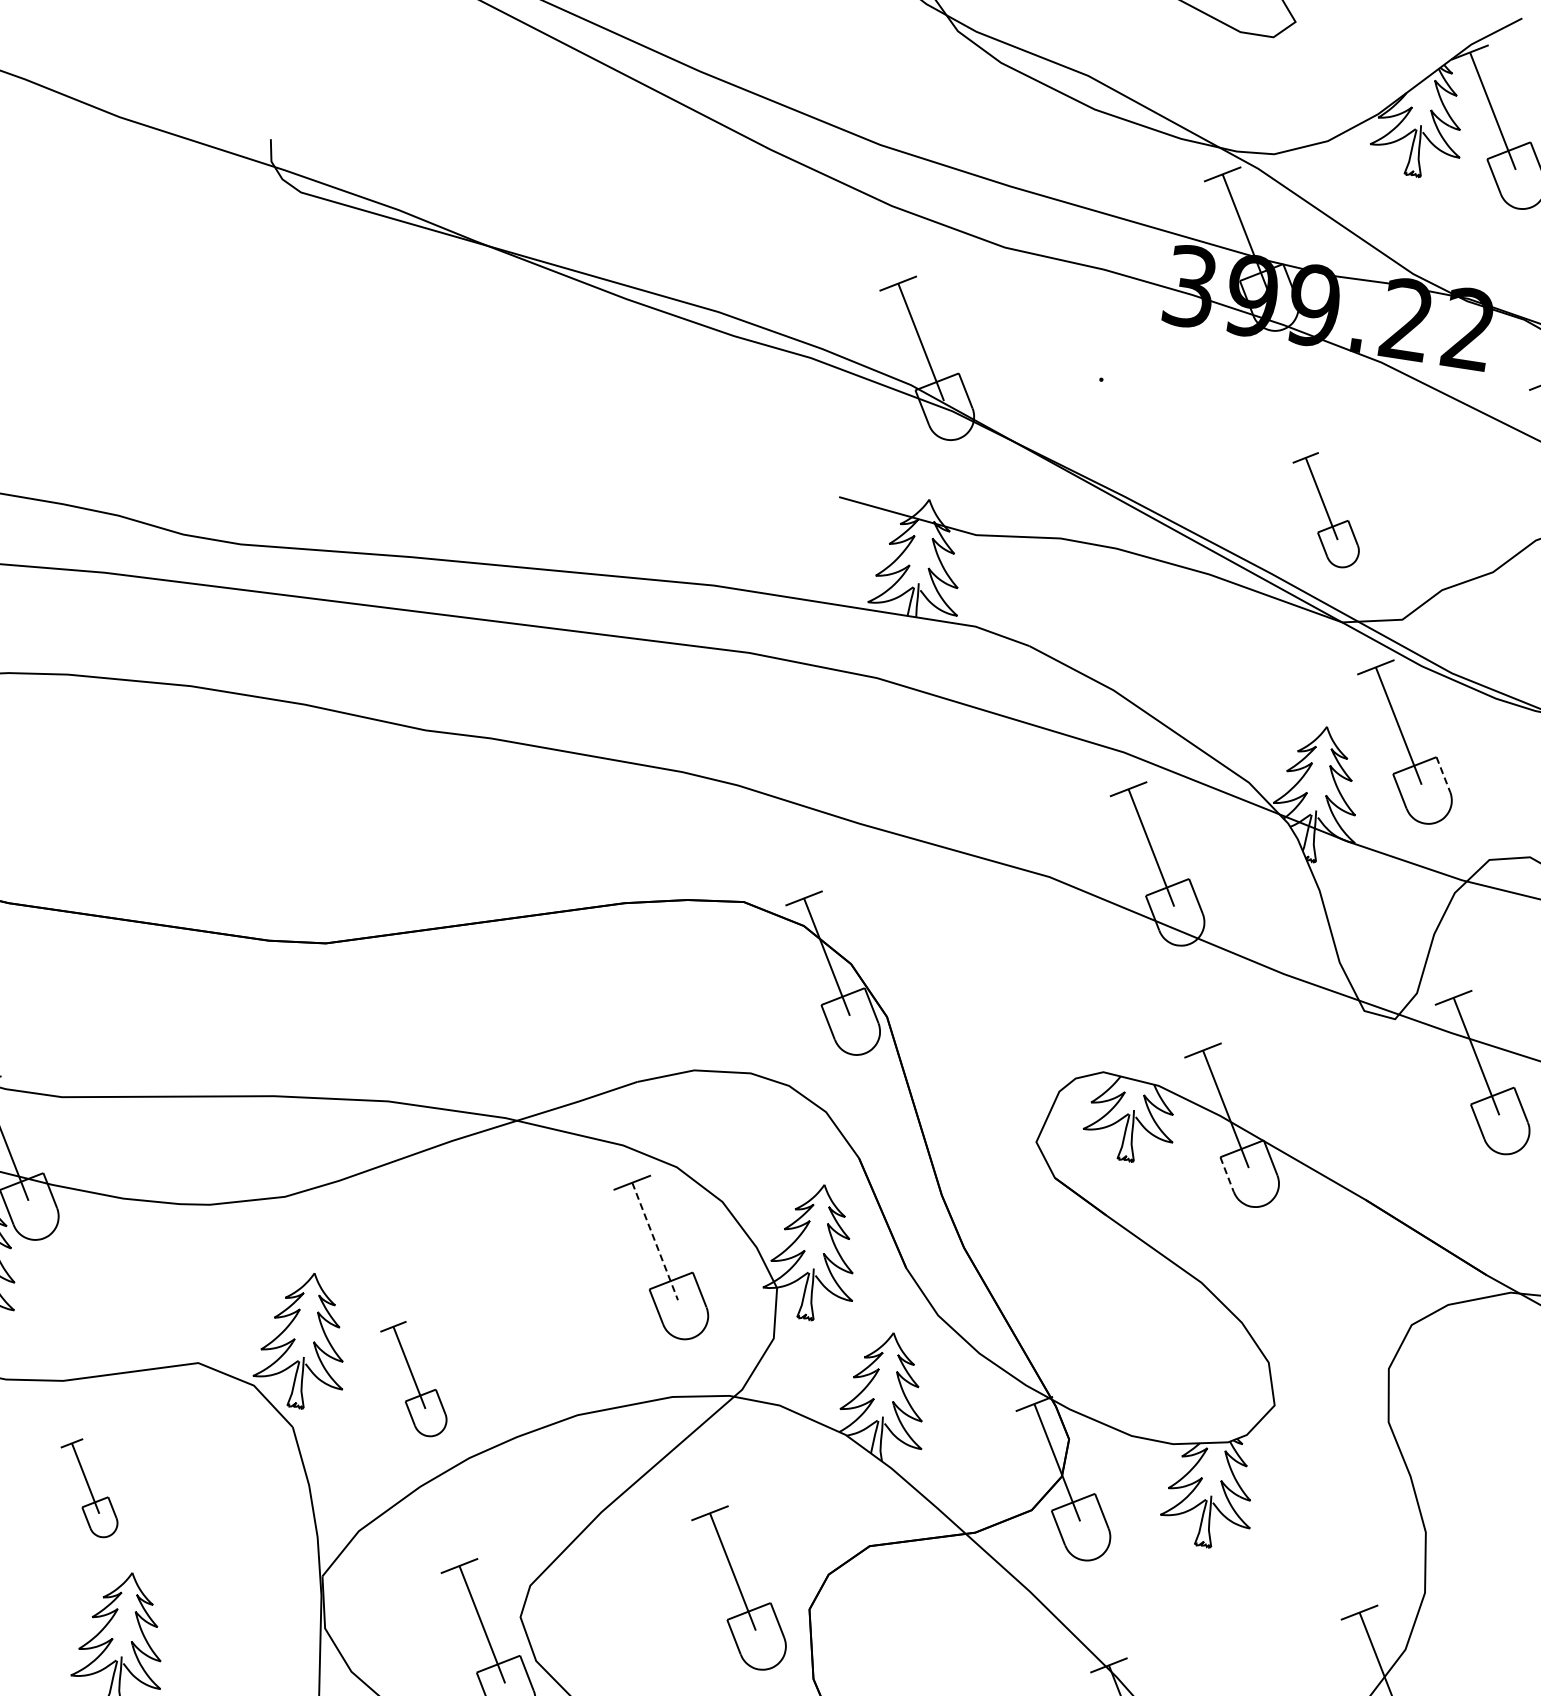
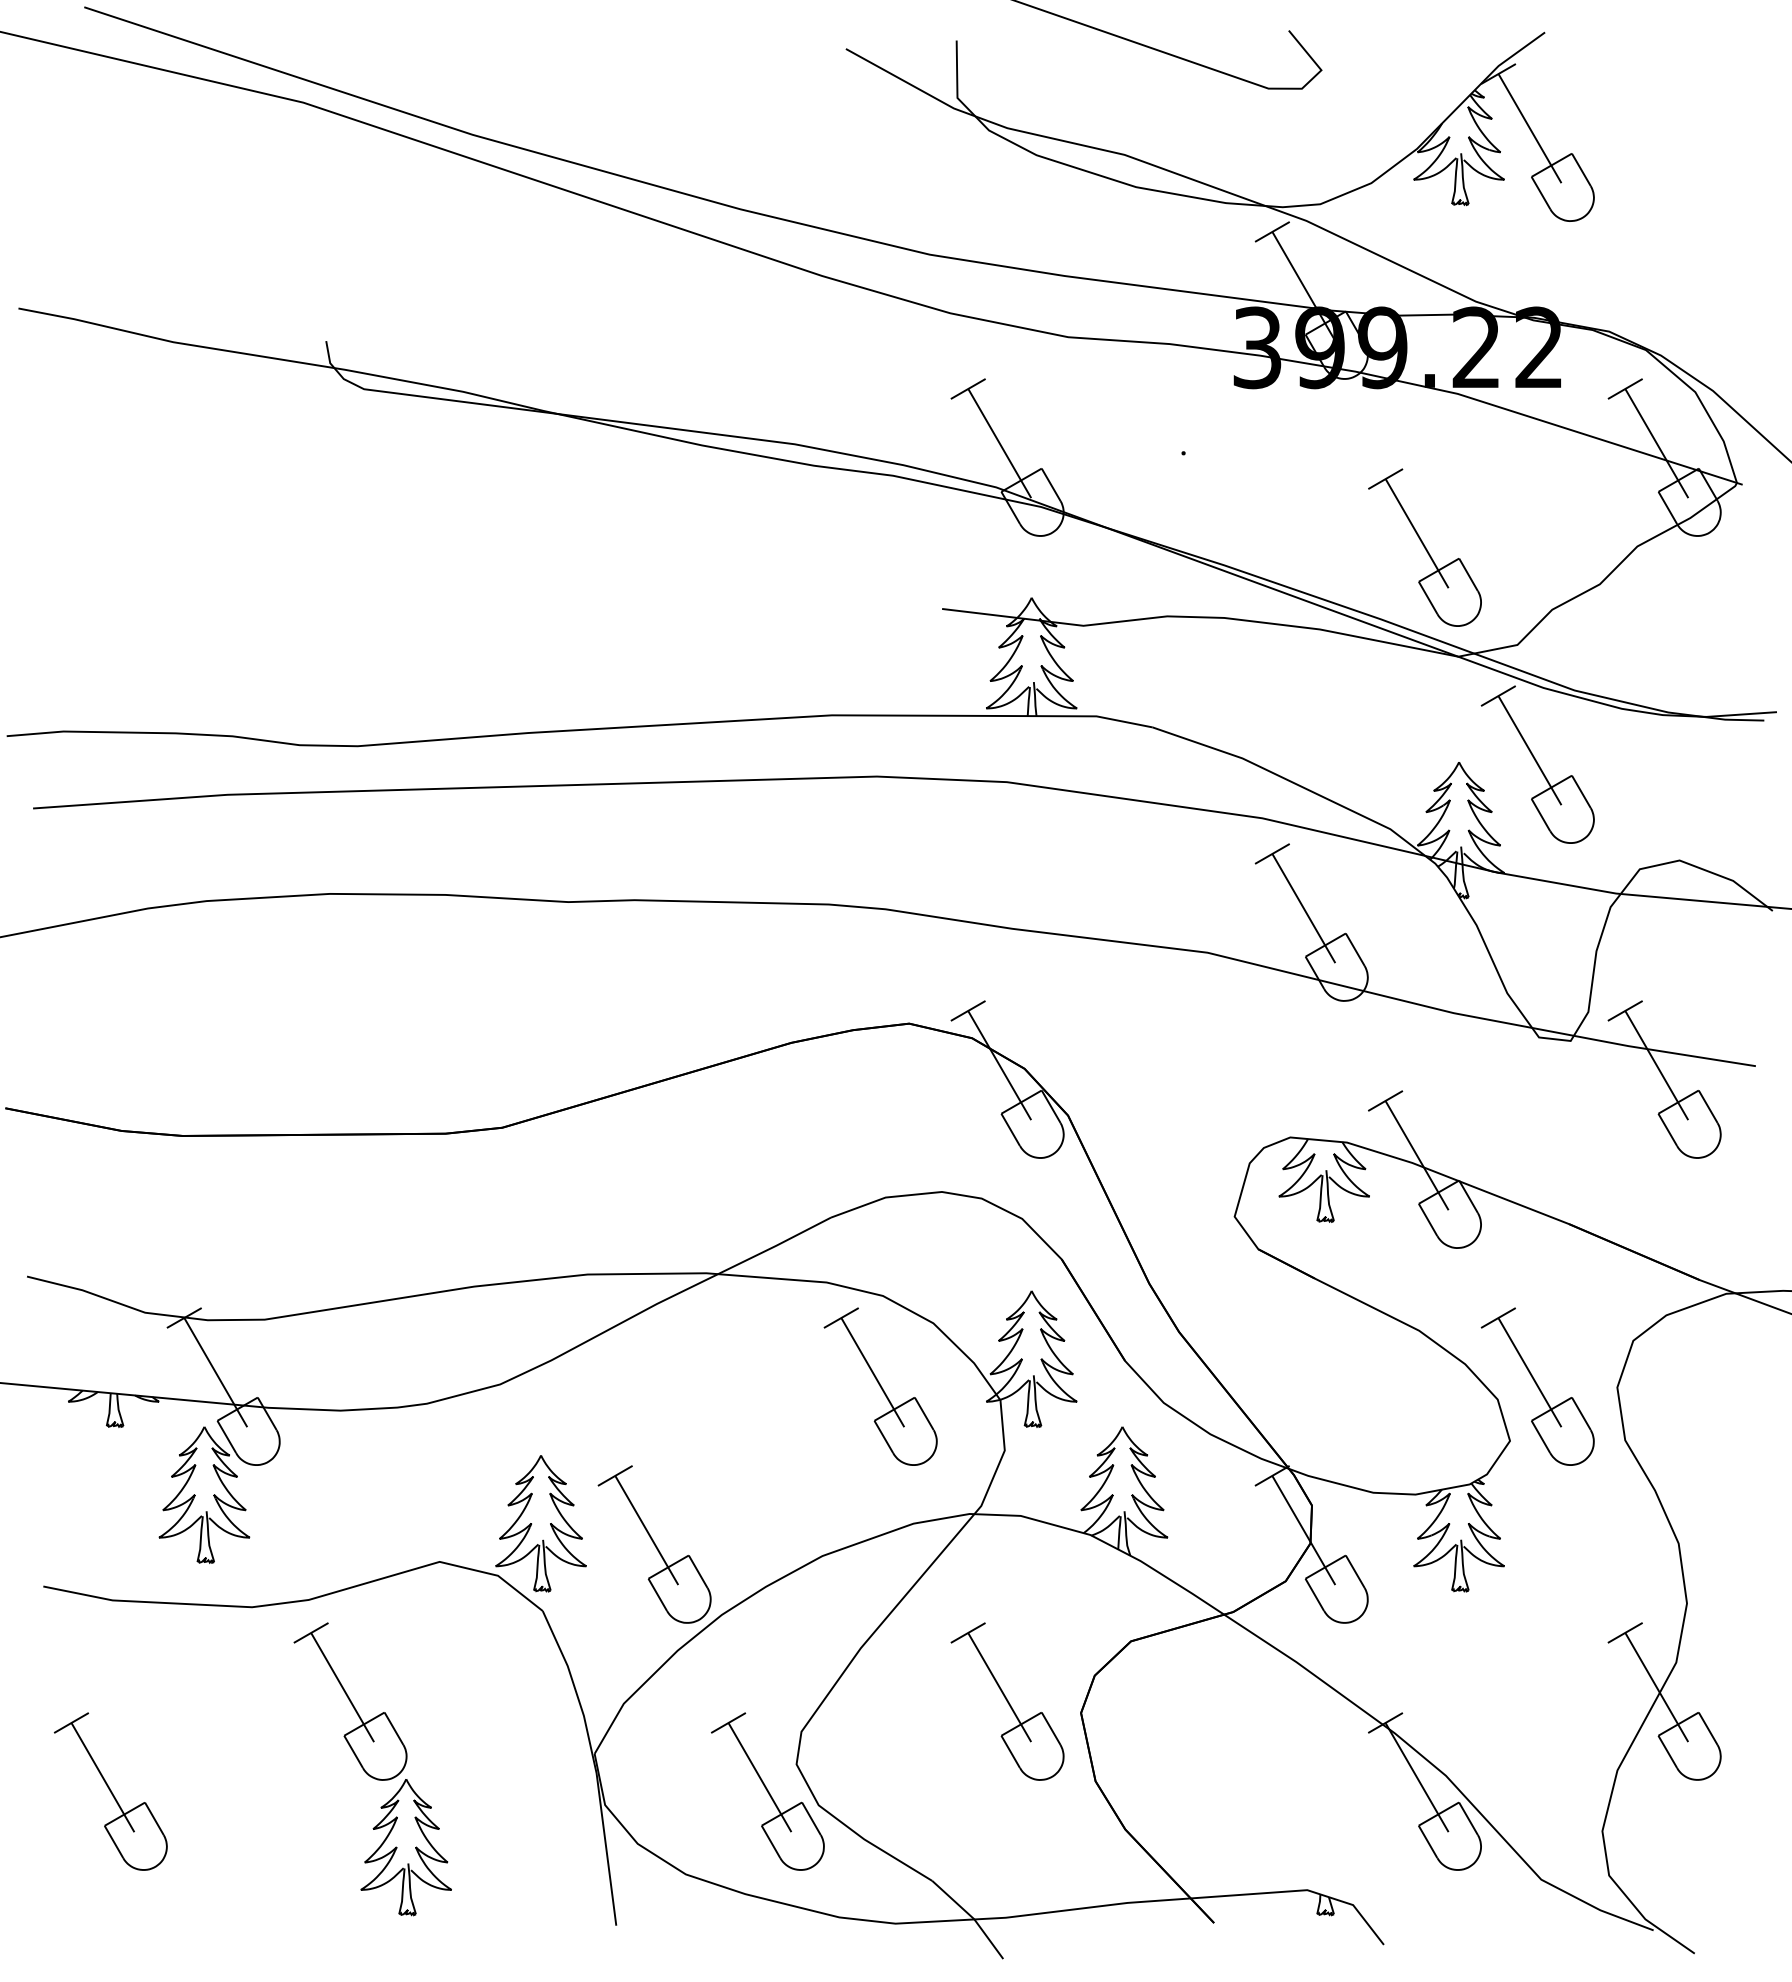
part: (1325, 509) -> (1424, 547), size x1.43
line: (1443, 774) -> (1581, 791), dashed -> solid
line: (1227, 1174) -> (1428, 1219), dashed -> solid
line: (654, 1241) -> (872, 1372), dashed -> solid
part: (1310, 1355) -> (1537, 1386), added
part: (413, 1378) -> (654, 1544), size x1.43
part: (89, 1487) -> (350, 1701), size x1.67

